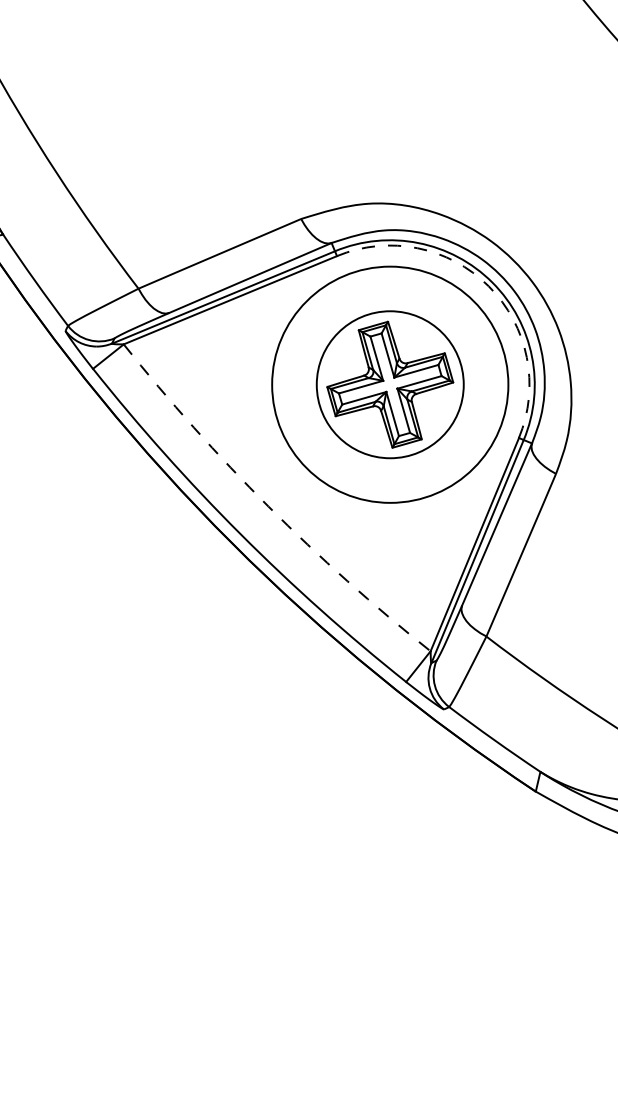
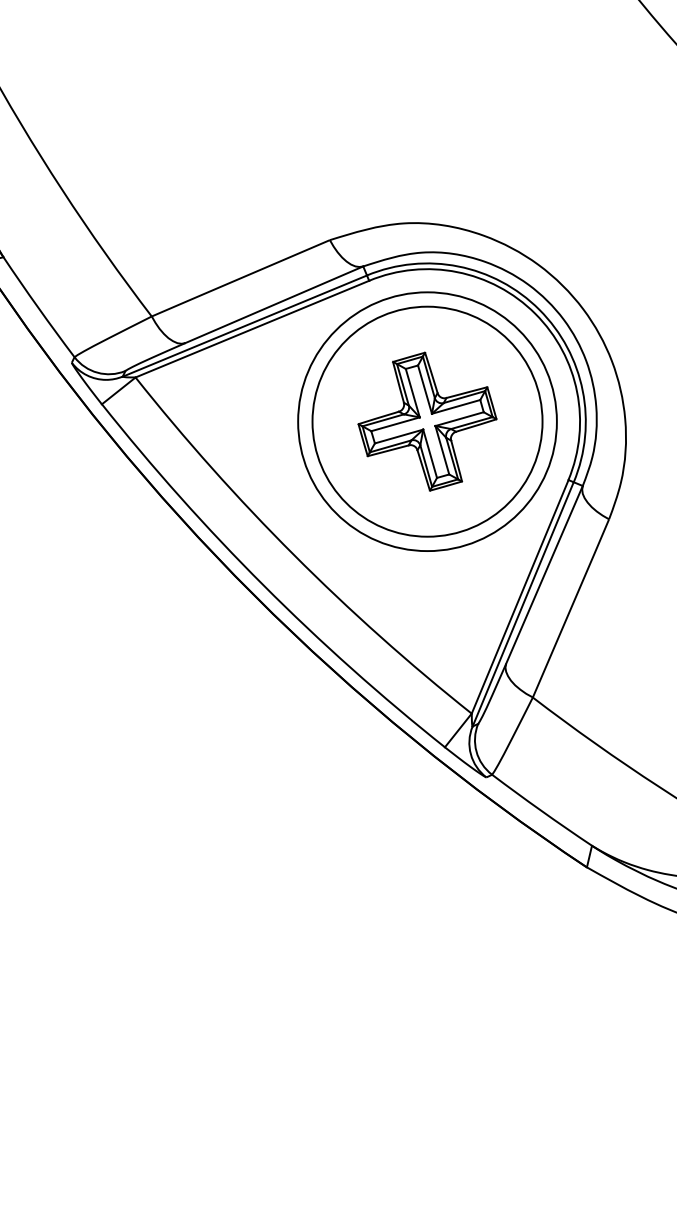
arc: (488, 285) -> (535, 313), dashed -> solid
circle: (390, 384) -> (427, 421), size x1.43
arc: (268, 506) -> (294, 555), dashed -> solid

